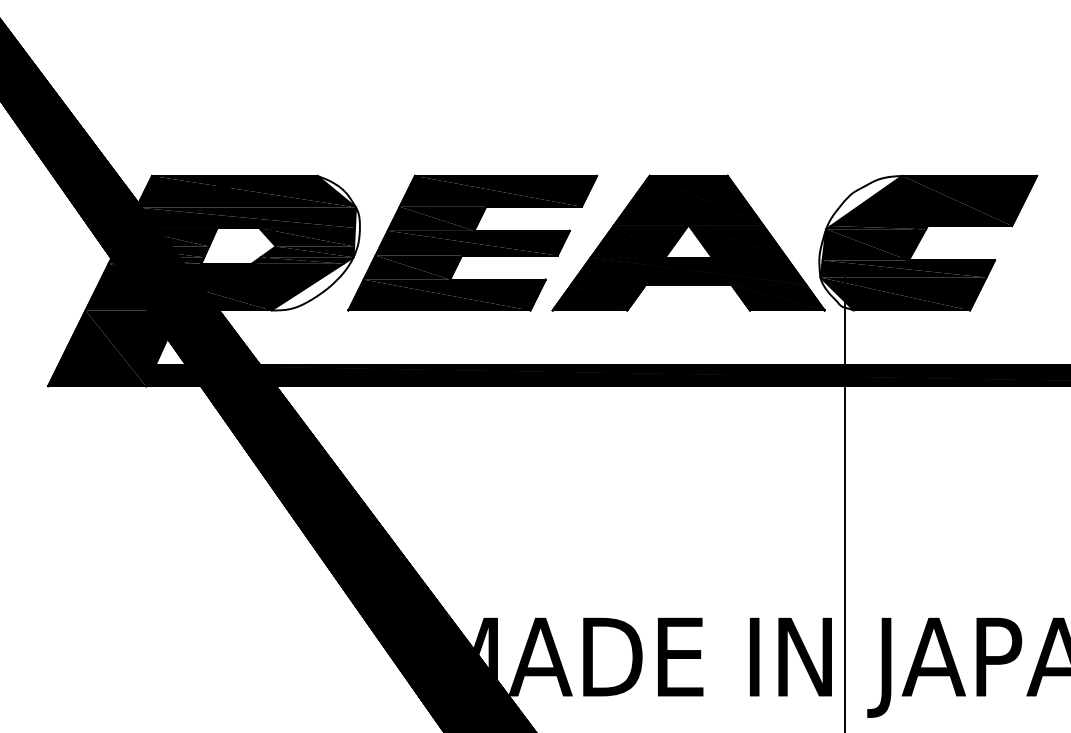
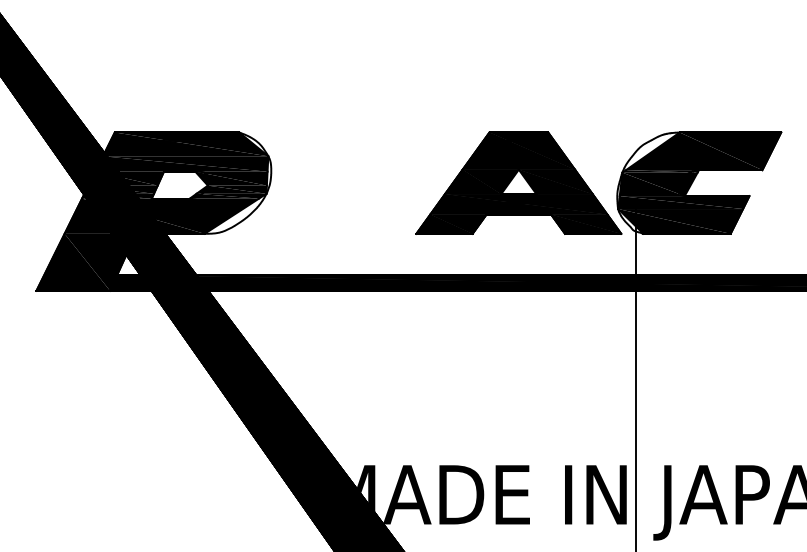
part: (472, 242) -> (356, 182), removed

